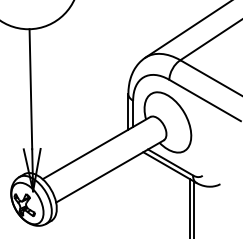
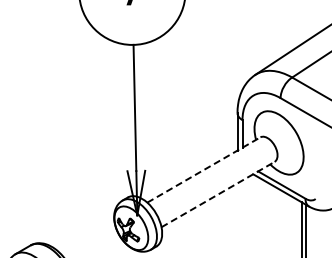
line: (97, 147) -> (204, 169), solid -> dashed
line: (110, 171) -> (218, 194), solid -> dashed

